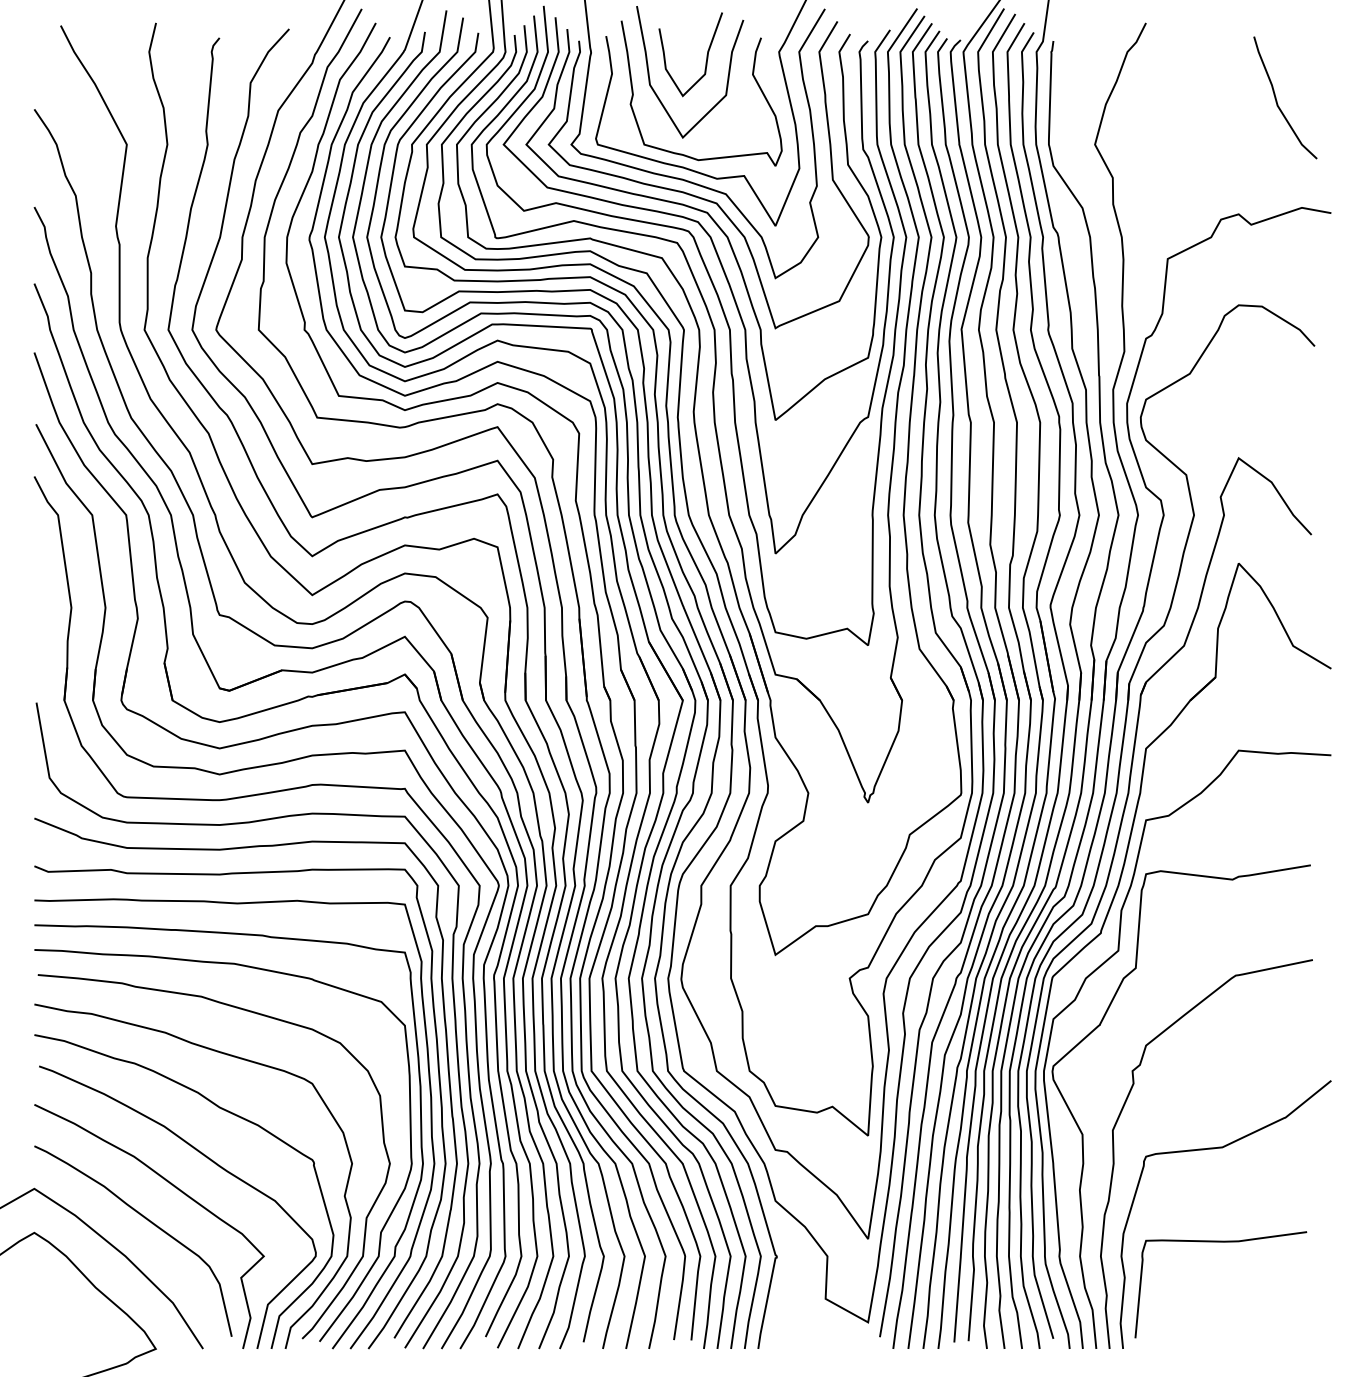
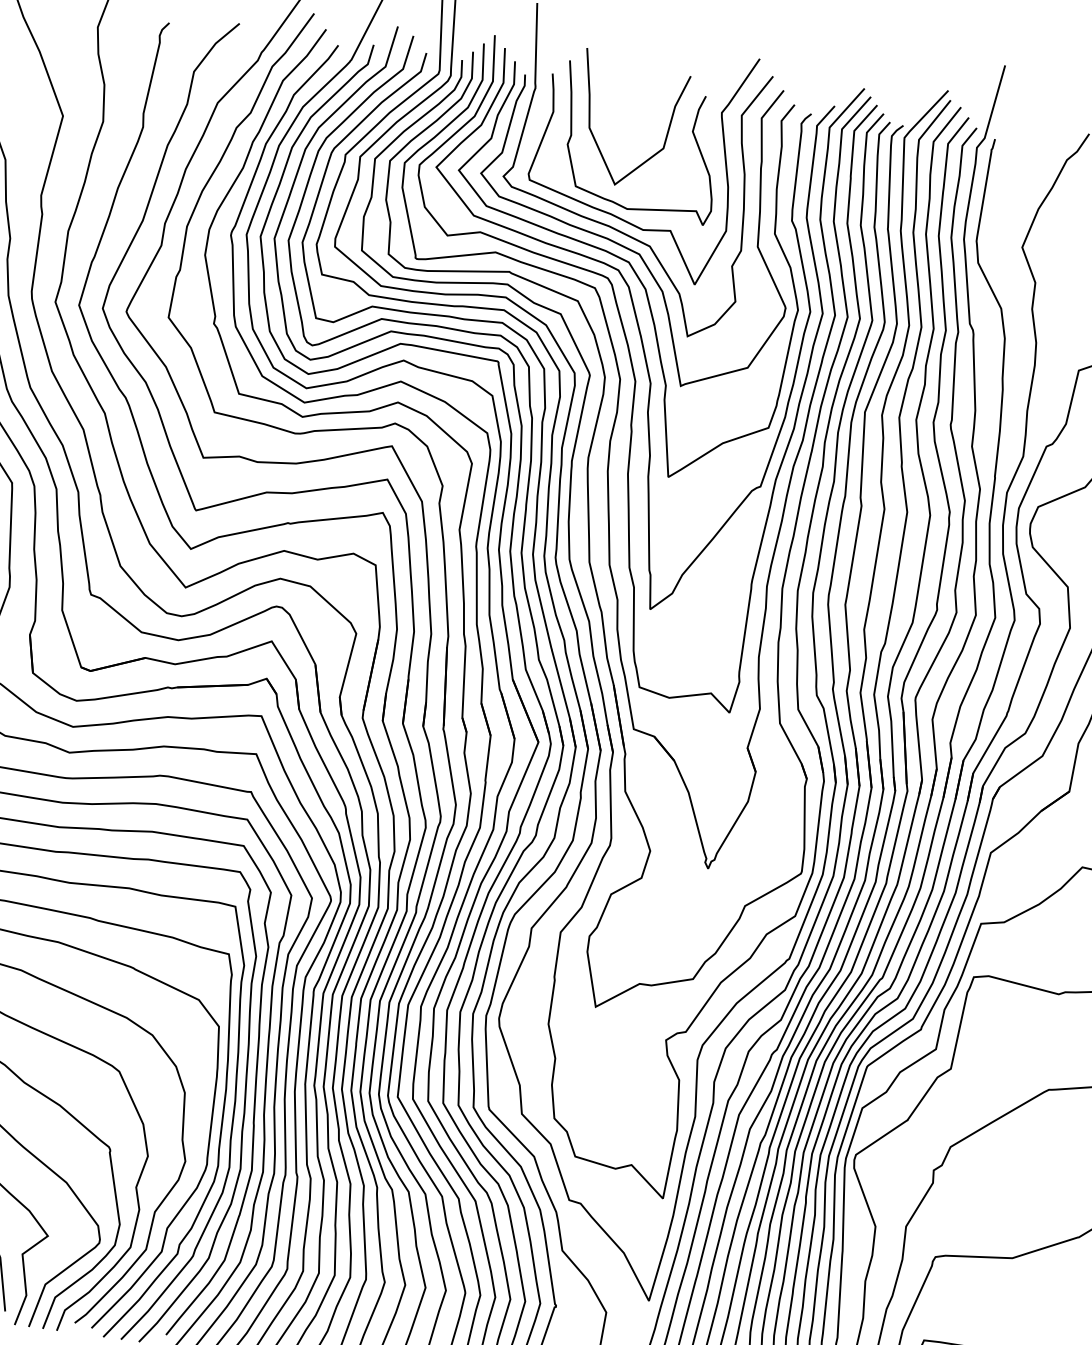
curve: (706, 54) -> (649, 105), removed

